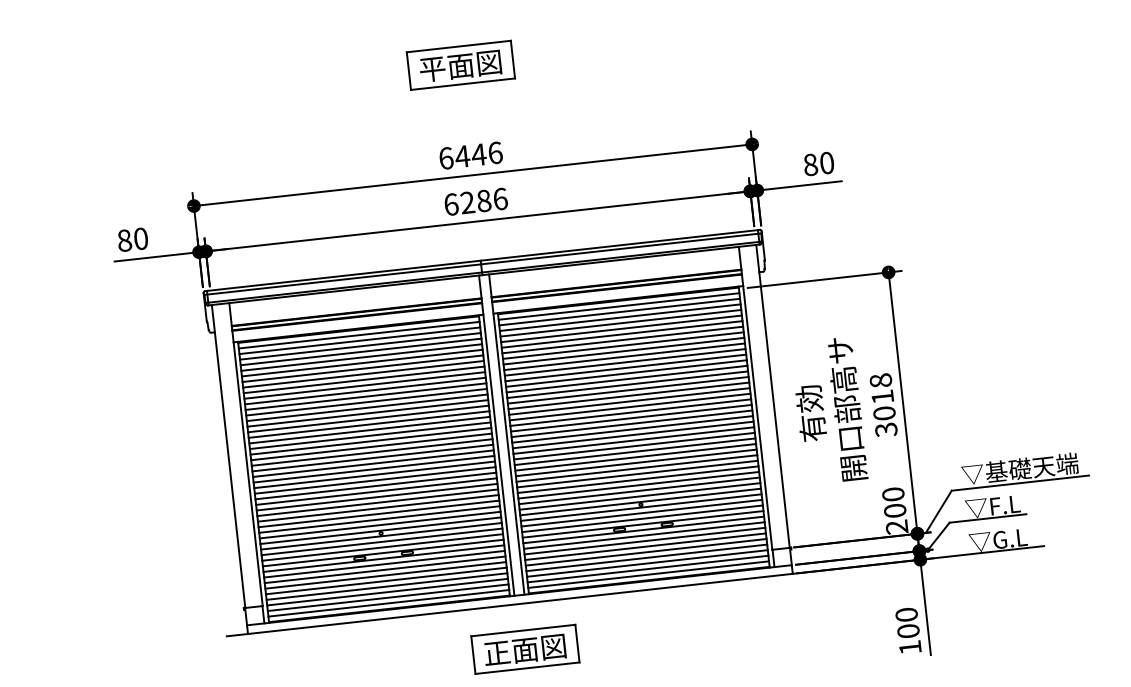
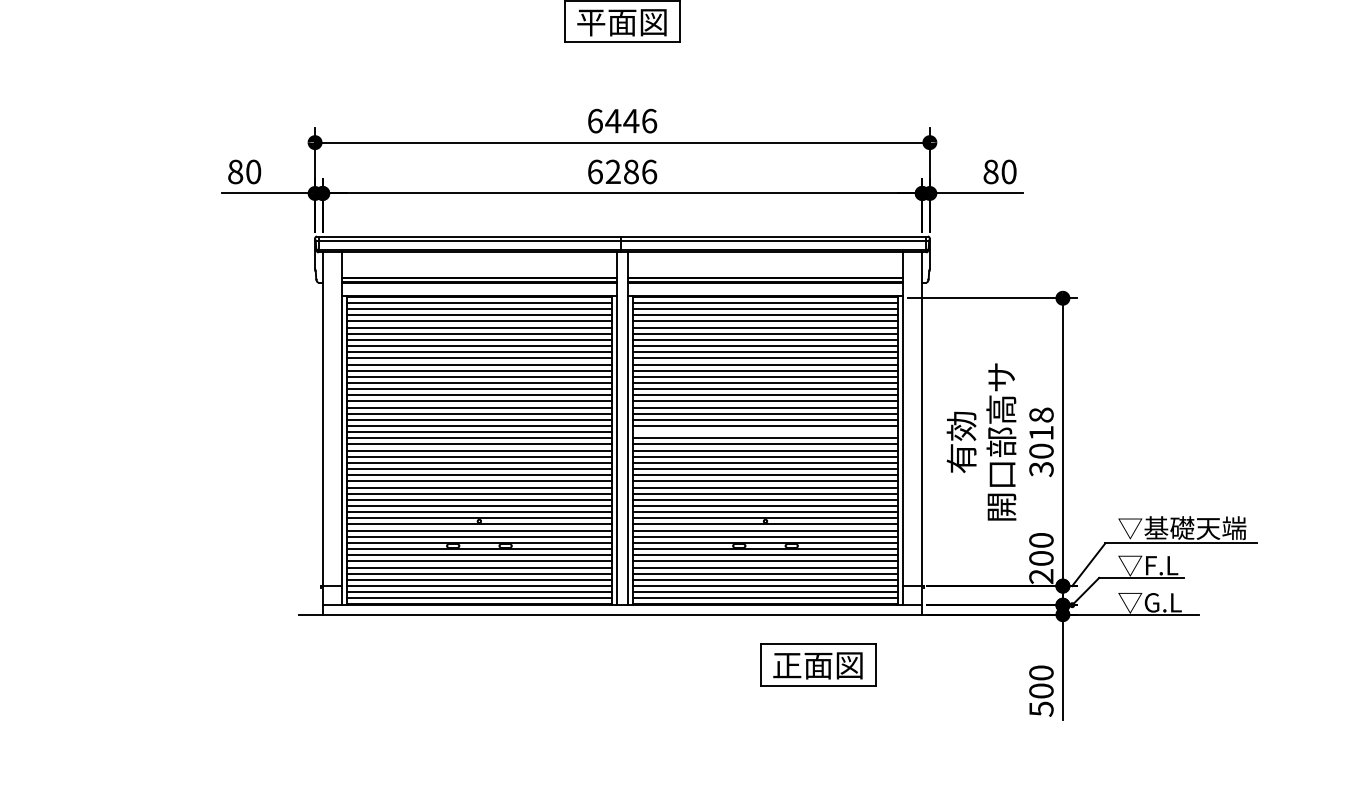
line: (632, 424) -> (765, 432), removed
text: (910, 647) -> (1041, 708), 100 -> 500
part: (525, 649) -> (818, 664), moved

